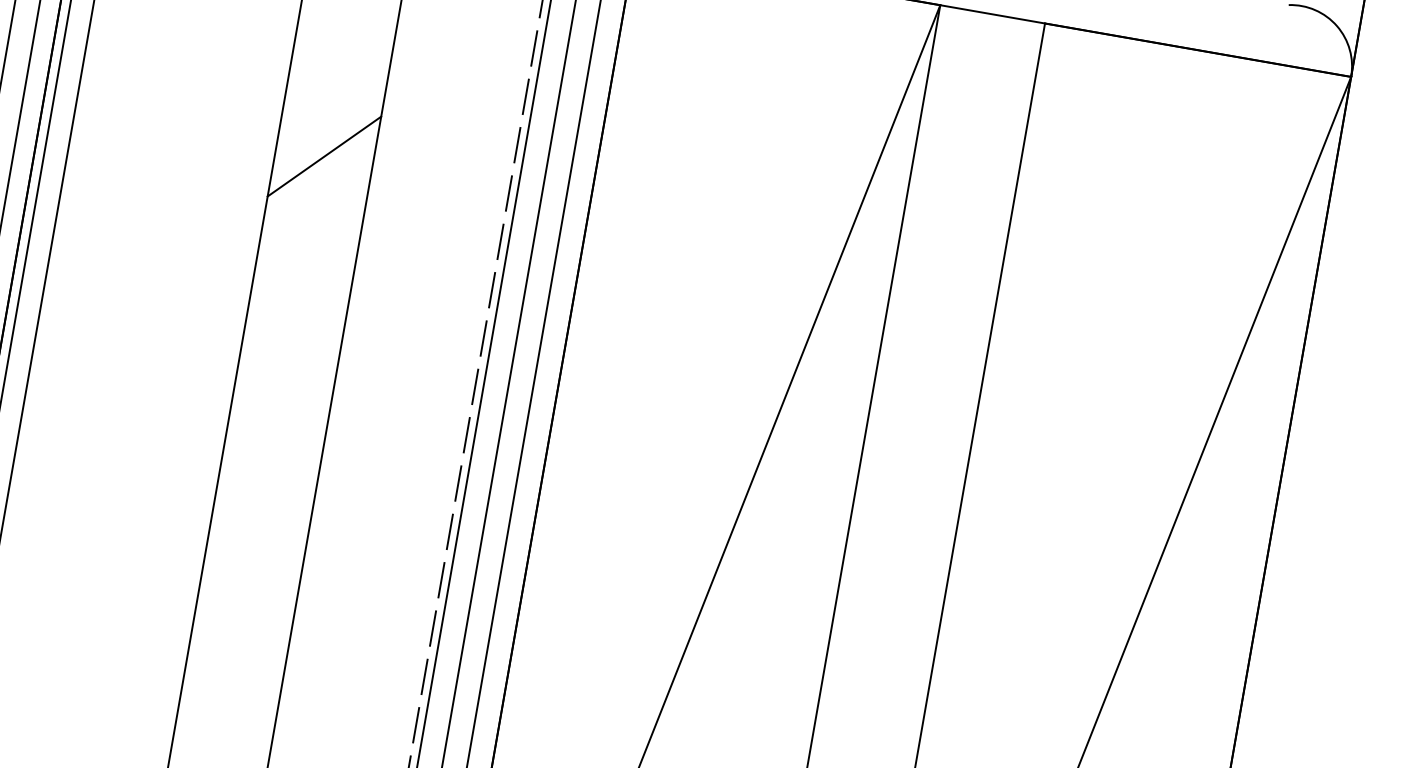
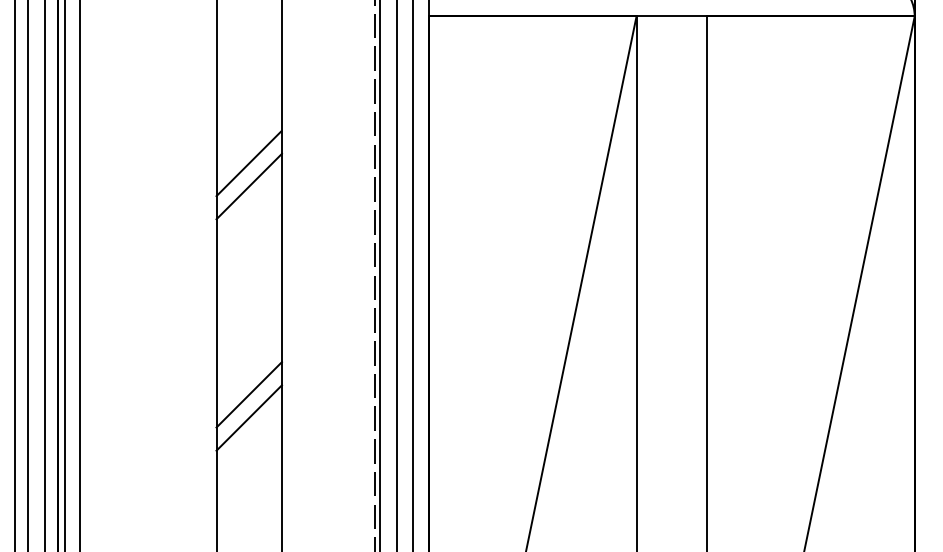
line: (329, 122) -> (248, 163), added
line: (269, 463) -> (248, 394), added
line: (263, 497) -> (248, 417), added

